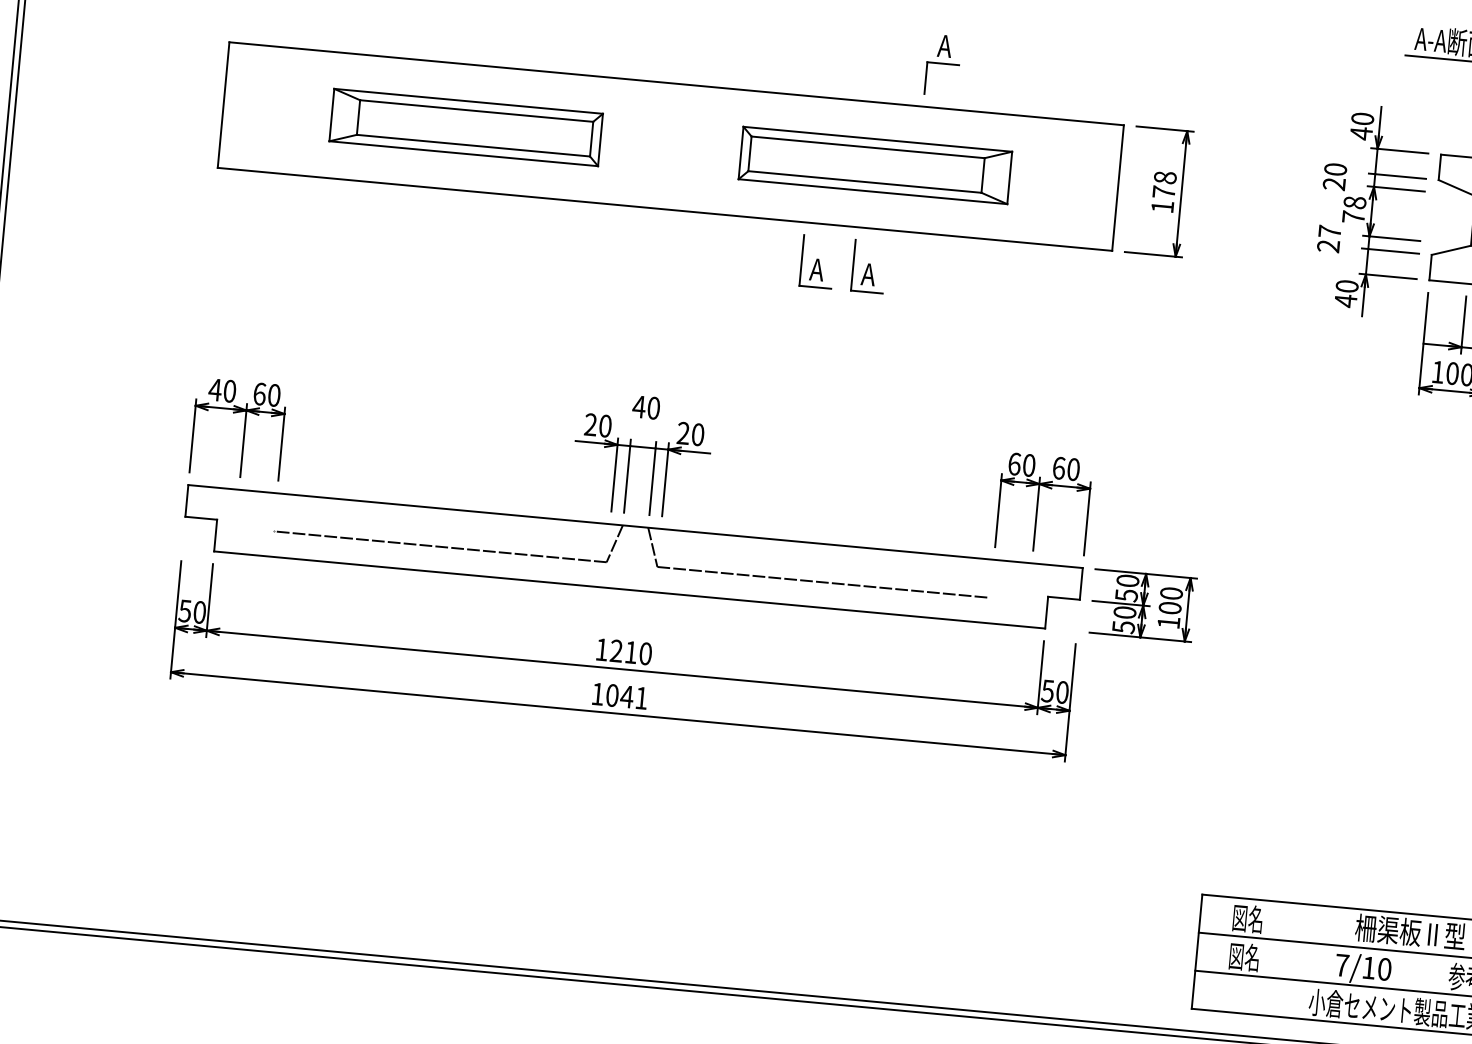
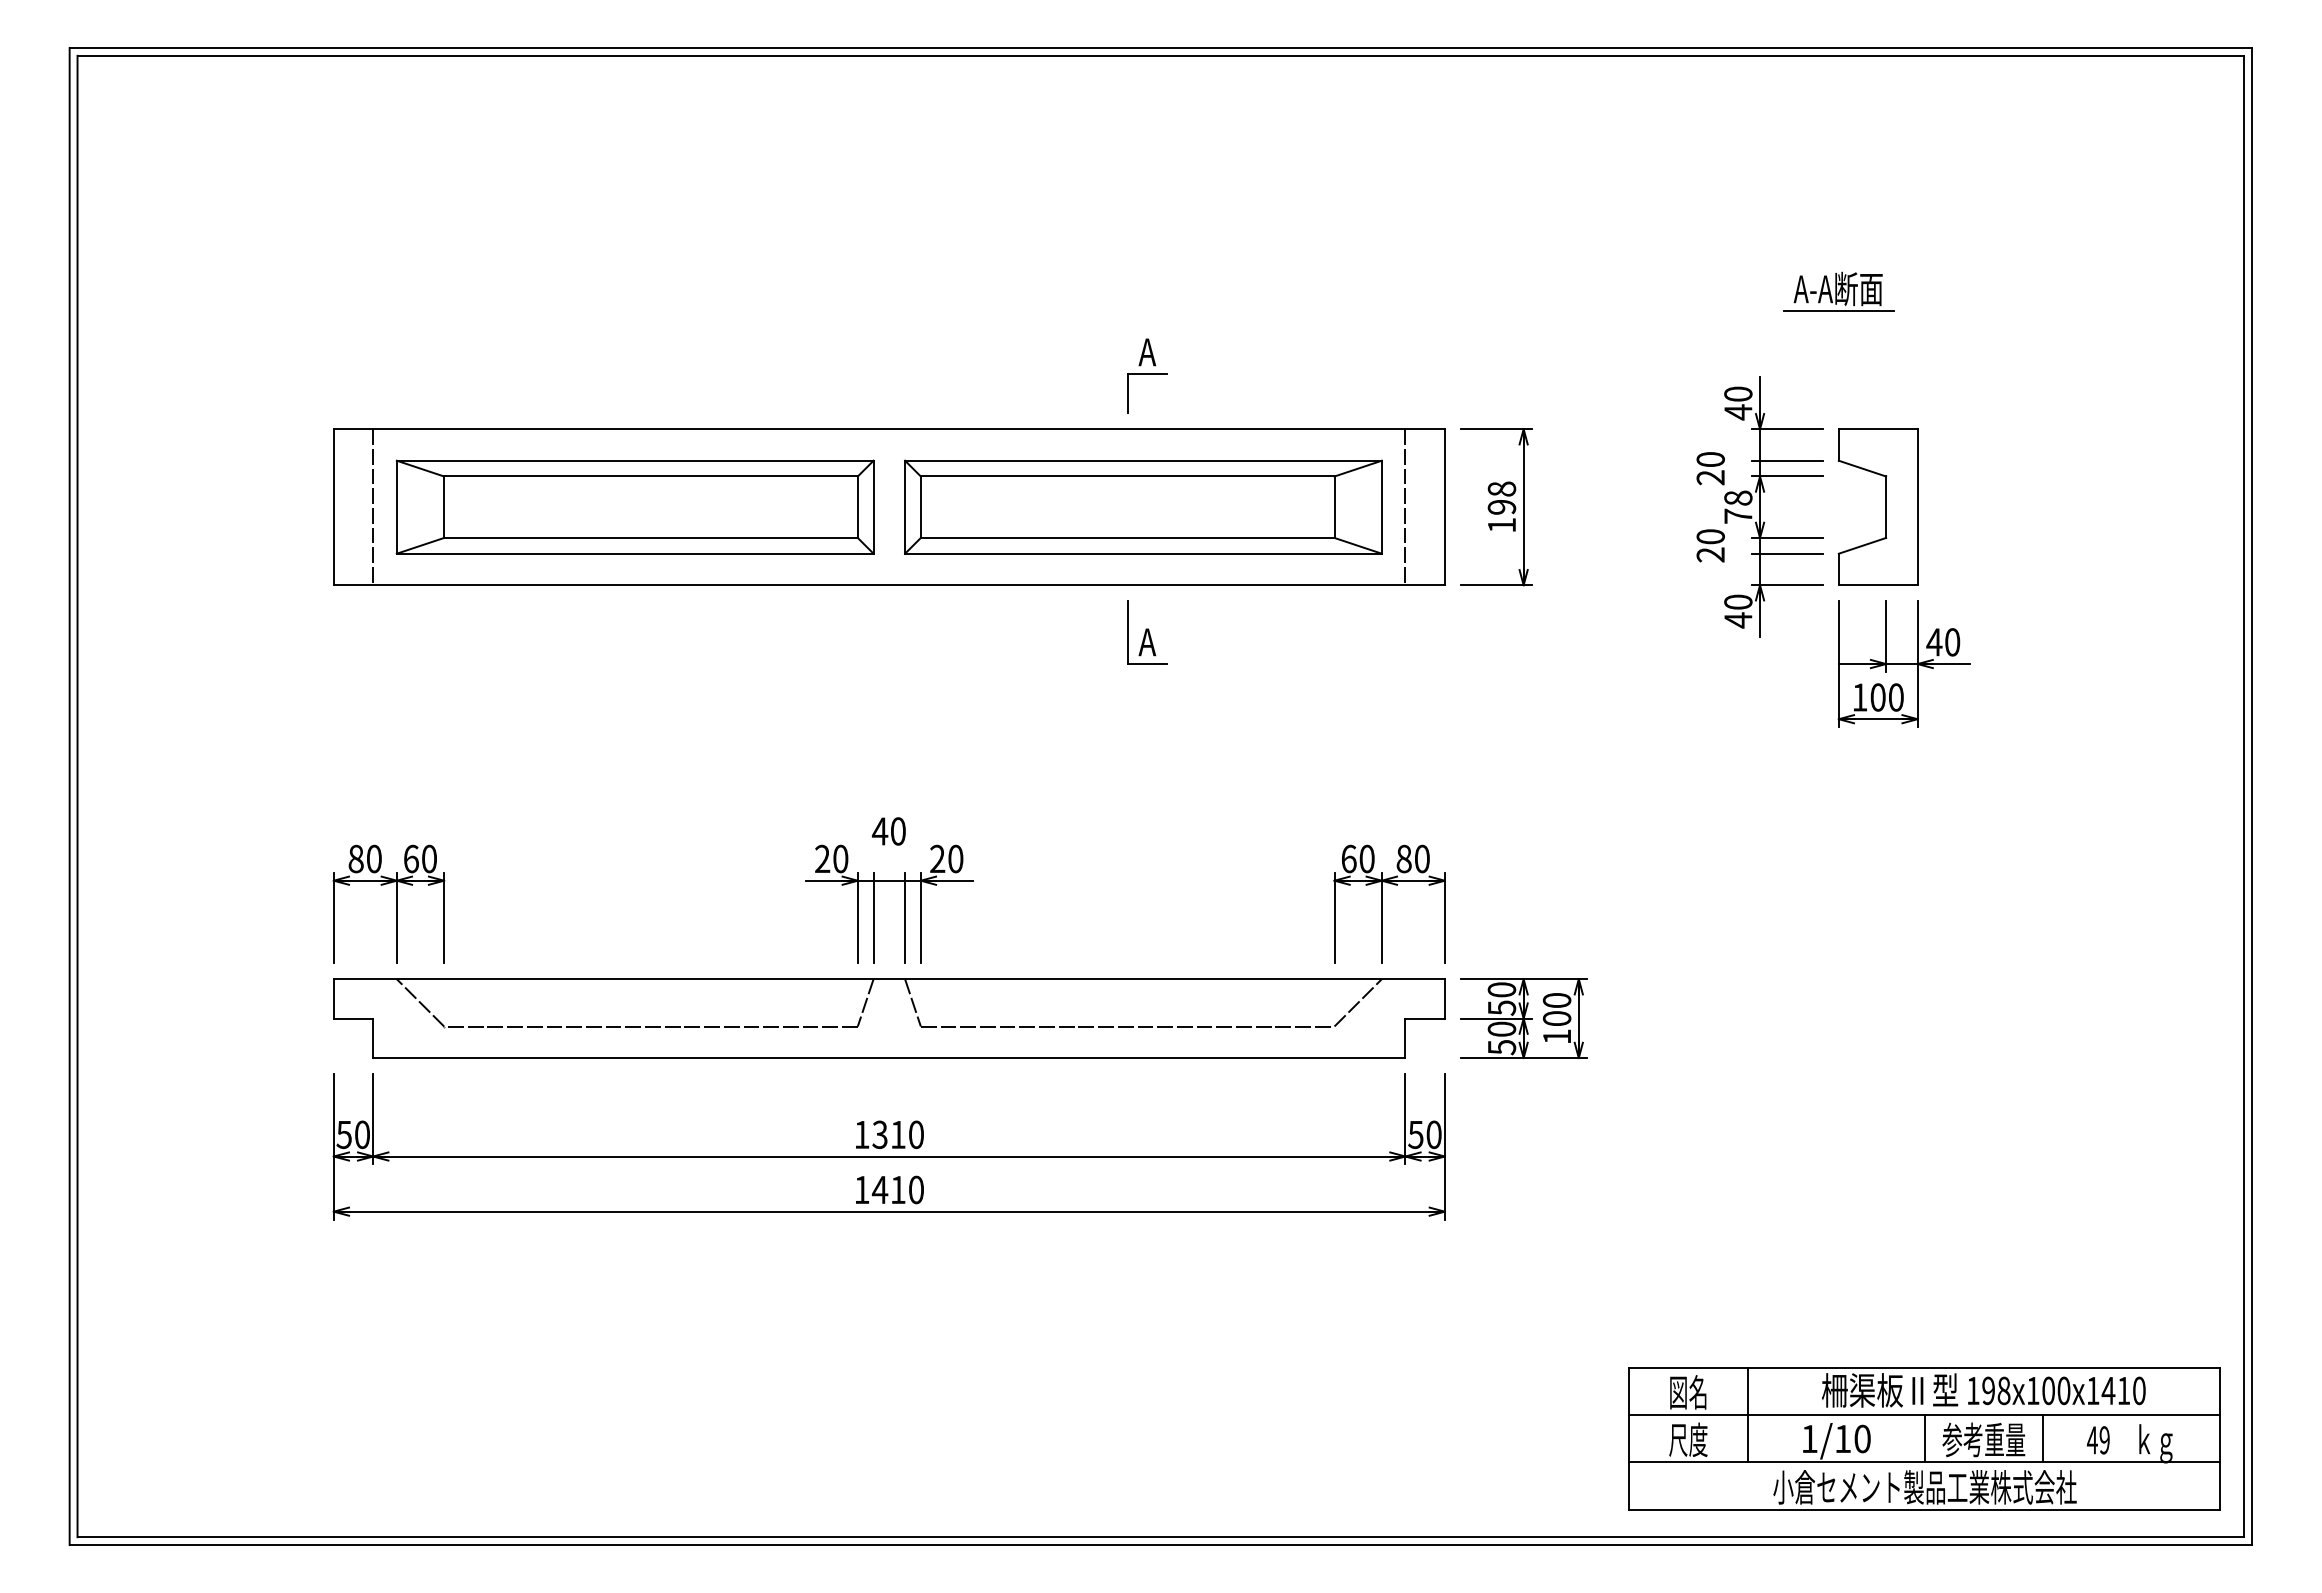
part: (943, 64) -> (1147, 375), moved
line: (255, 108) -> (373, 507), added
part: (465, 126) -> (634, 506), size x1.43
part: (875, 164) -> (1143, 506), size x1.43
line: (1086, 185) -> (1405, 507), added
text: (1163, 191) -> (1501, 506), 178 -> 198
text: (1329, 231) -> (1710, 536), 27 -> 20
part: (817, 261) -> (1083, 632), removed
text: (214, 389) -> (355, 858), 40 -> 80
text: (1058, 467) -> (1403, 858), 60 -> 80
line: (256, 510) -> (420, 1002), added
line: (1010, 580) -> (1357, 1002), added
text: (615, 651) -> (879, 1135), 1210 -> 1310
text: (626, 696) -> (897, 1189), 1041 -> 1410
line: (1293, 941) -> (1747, 1414), added
text: (1244, 956) -> (1688, 1439), 図名 -> 尺度
text: (1342, 965) -> (1809, 1438), 7/10 -> 1/10
line: (1434, 973) -> (1924, 1438), added

